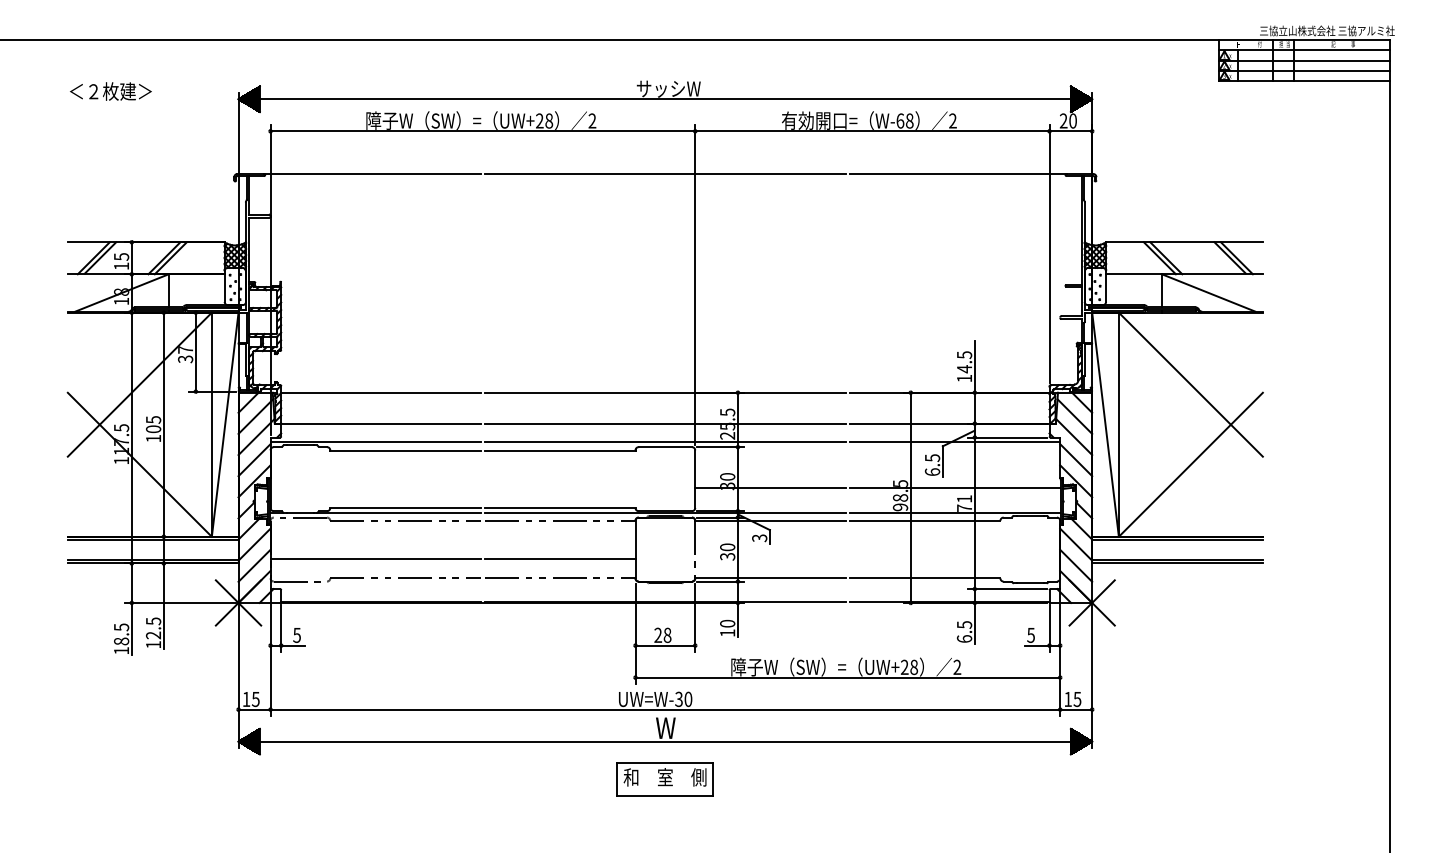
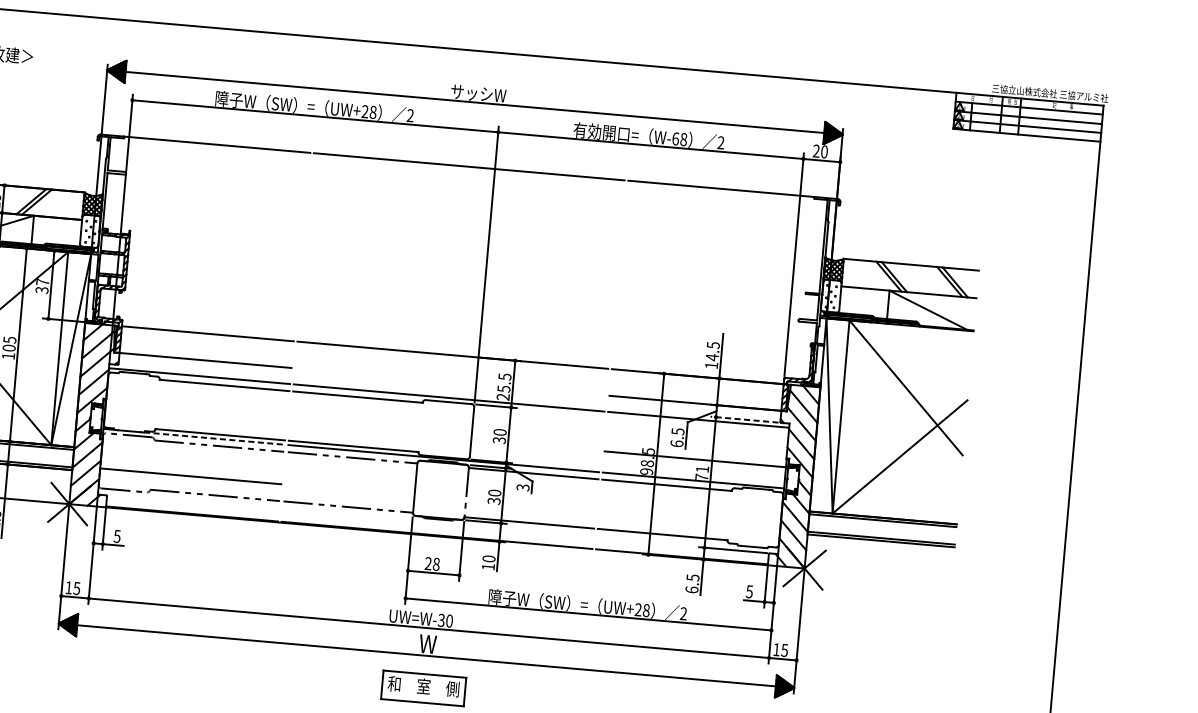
line: (665, 423) -> (450, 381), removed
line: (1007, 437) -> (744, 419), solid -> dashed
line: (770, 488) -> (536, 445), removed
line: (399, 512) -> (214, 438), solid -> dashed
line: (560, 558) -> (349, 490), removed

